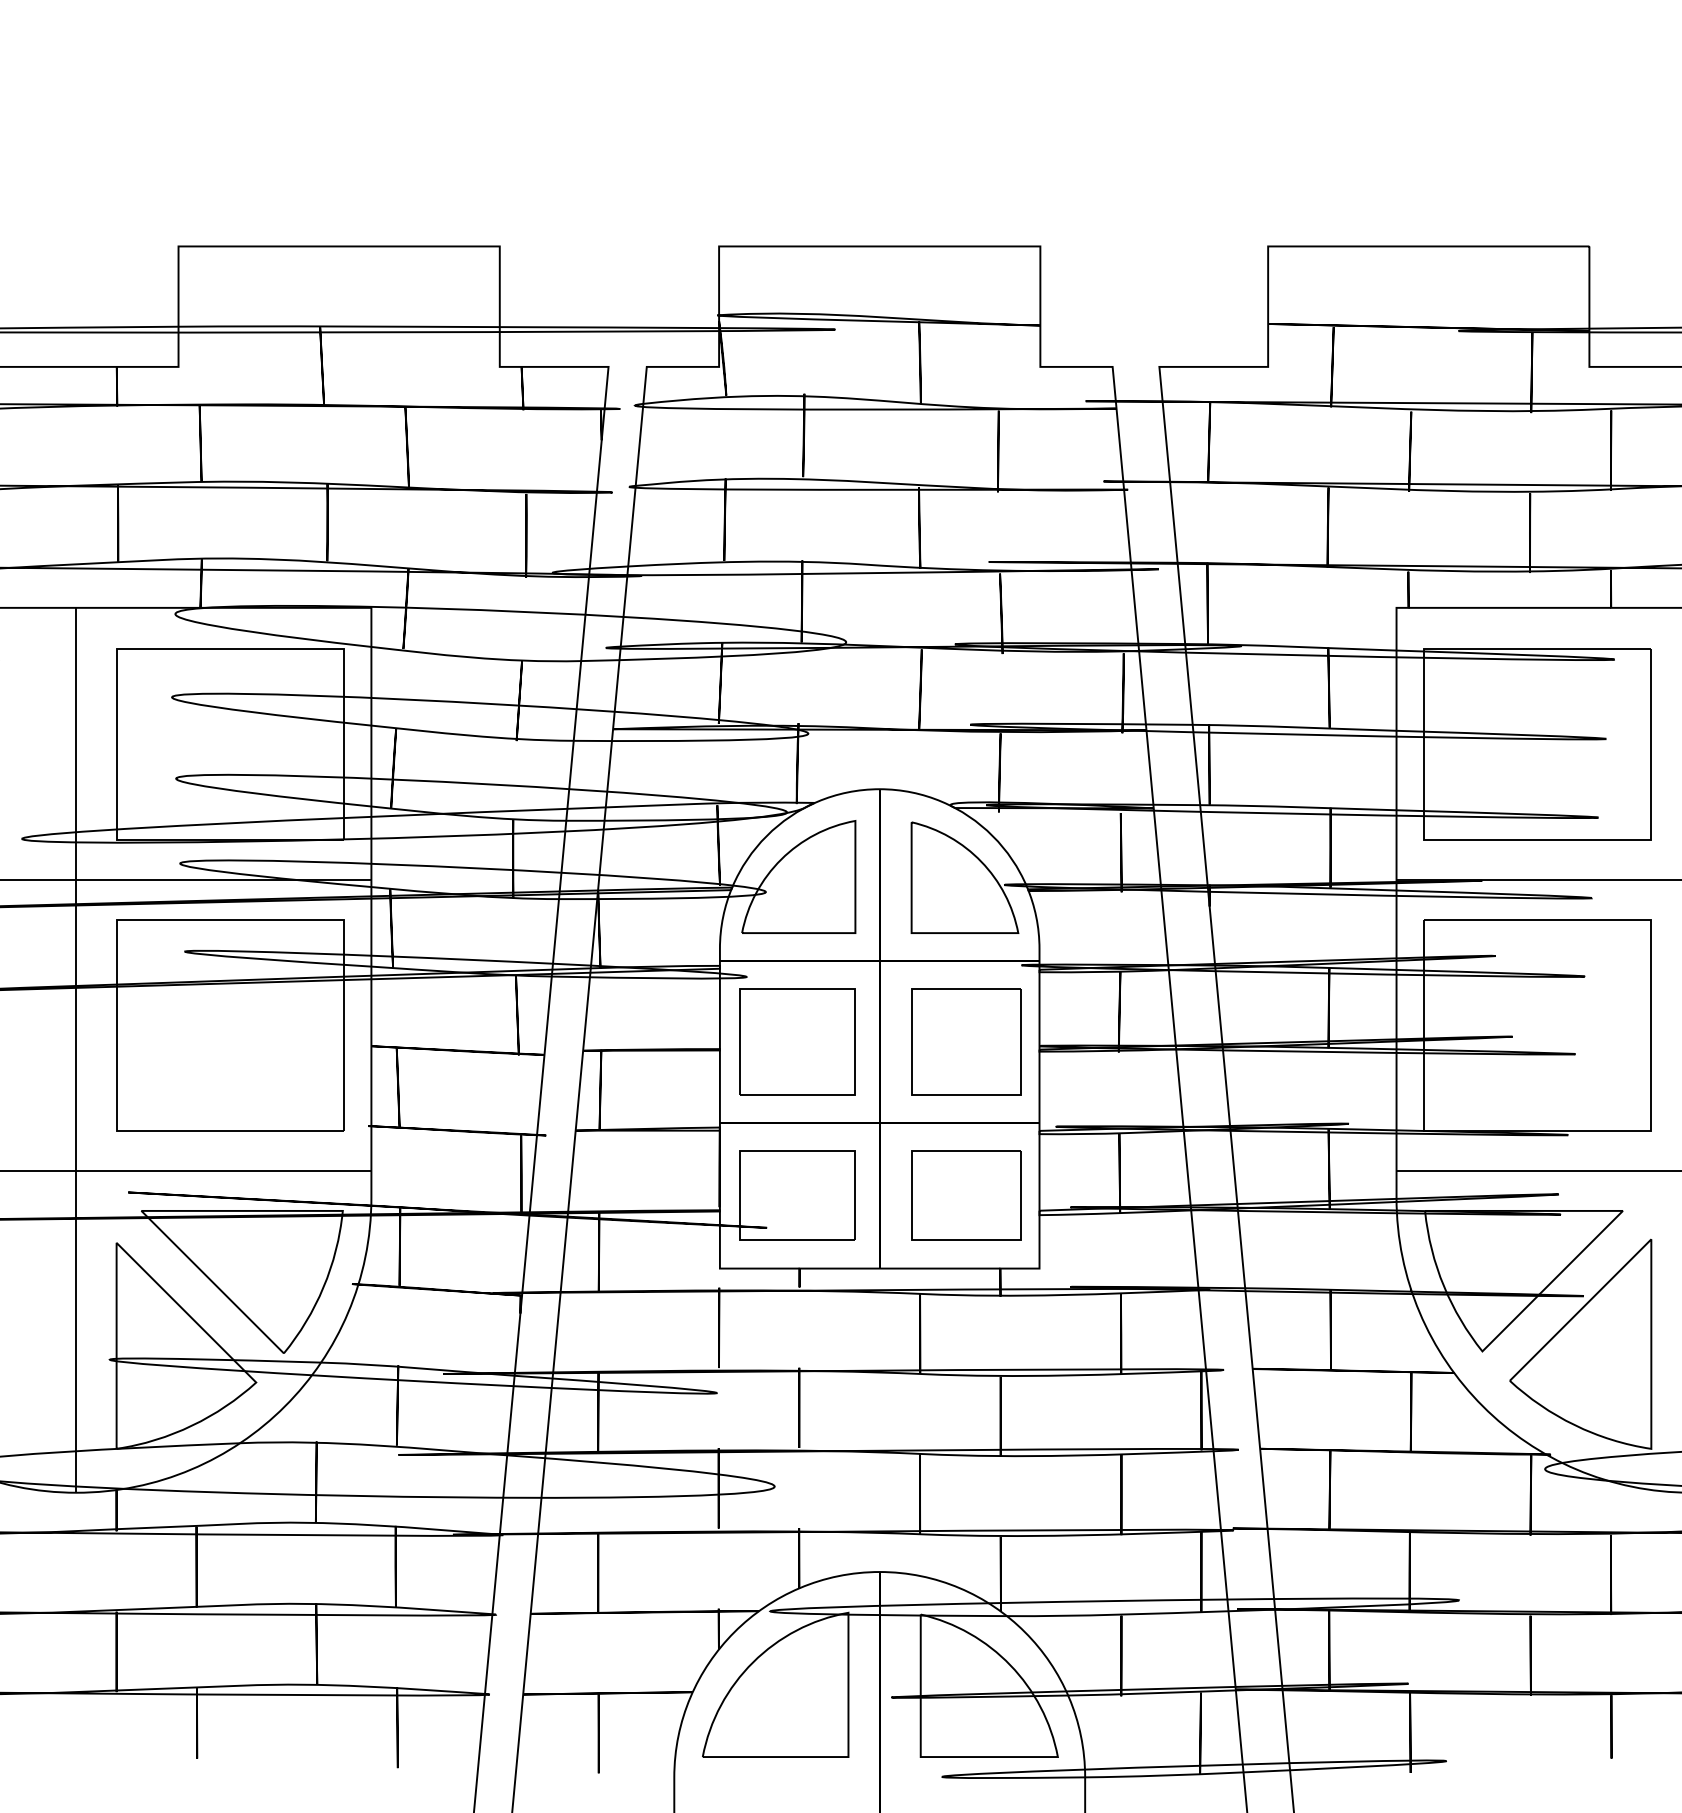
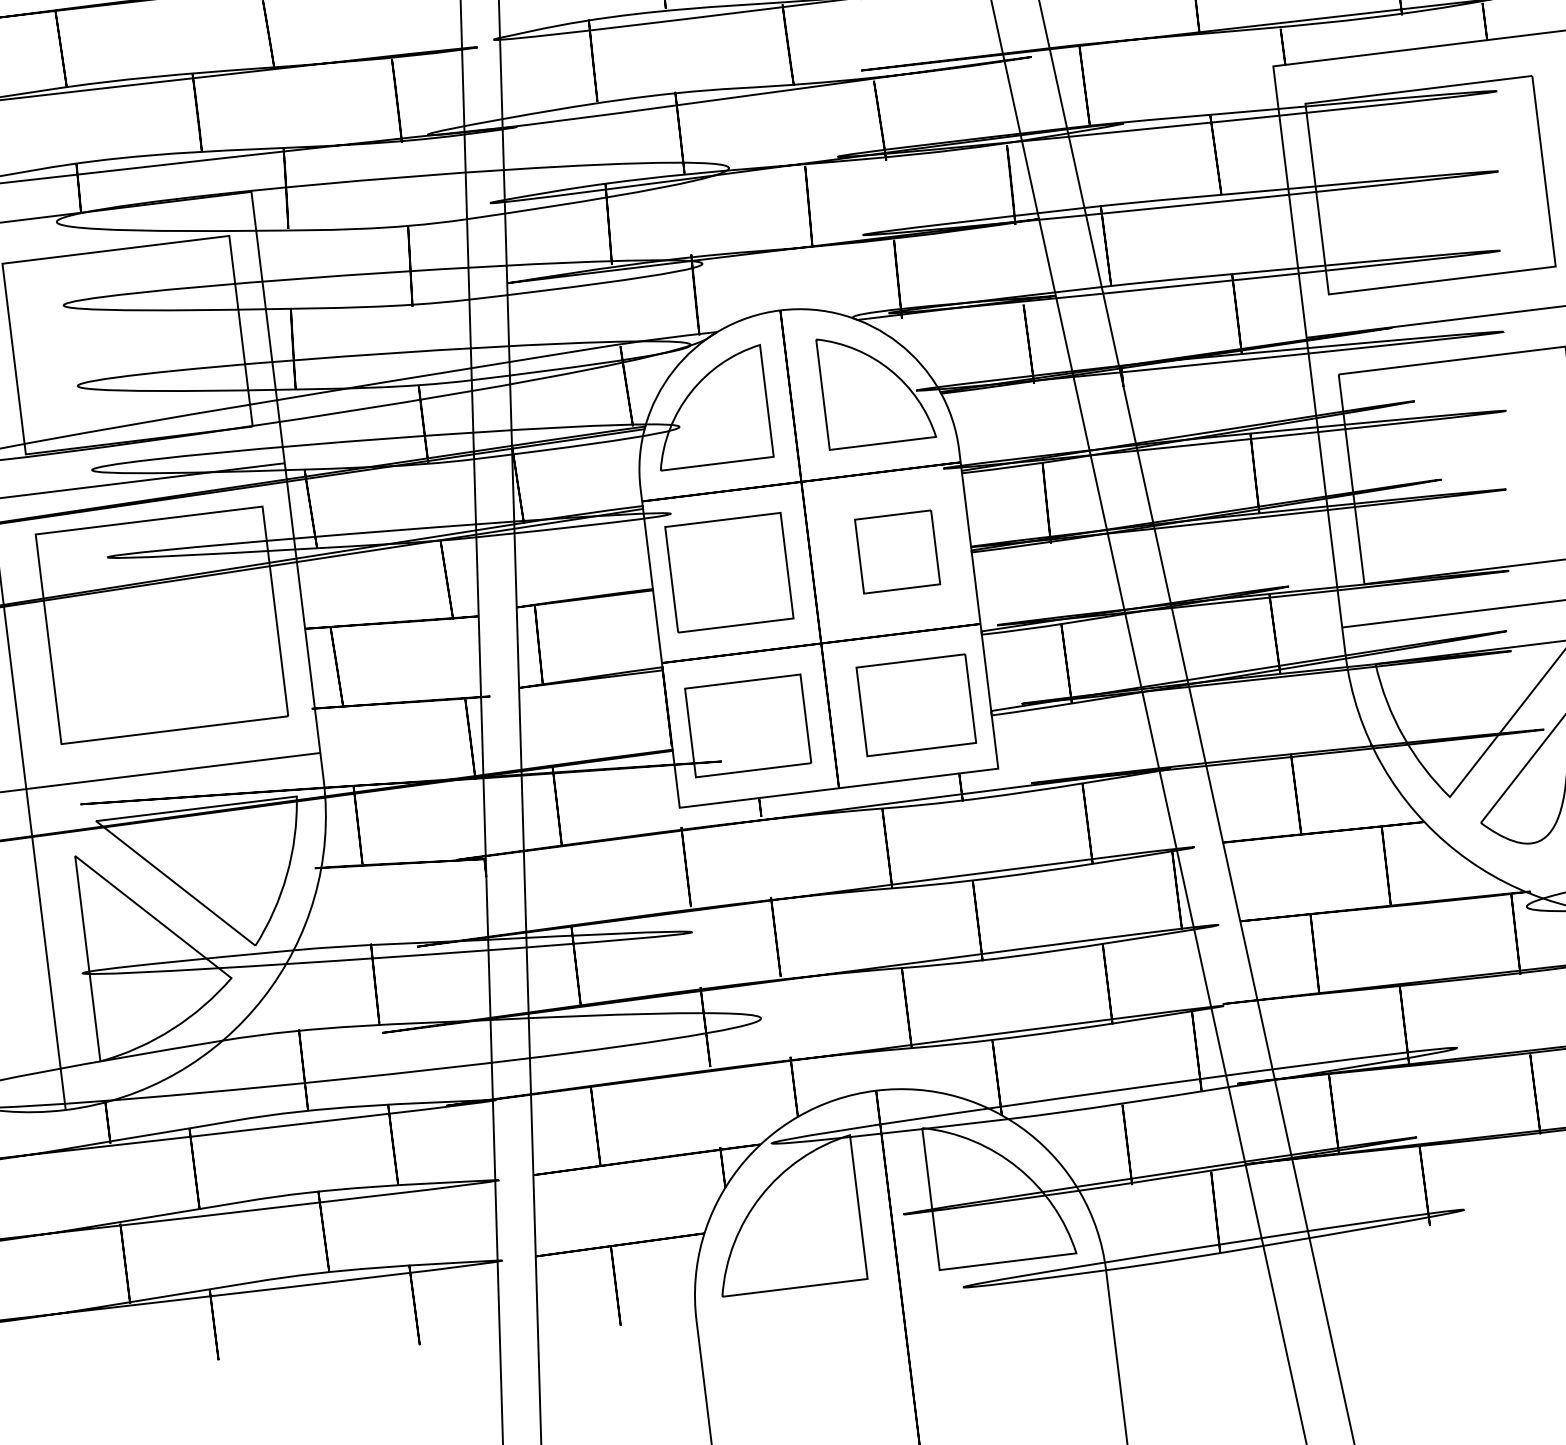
part: (966, 1041) -> (897, 551), size x0.7

